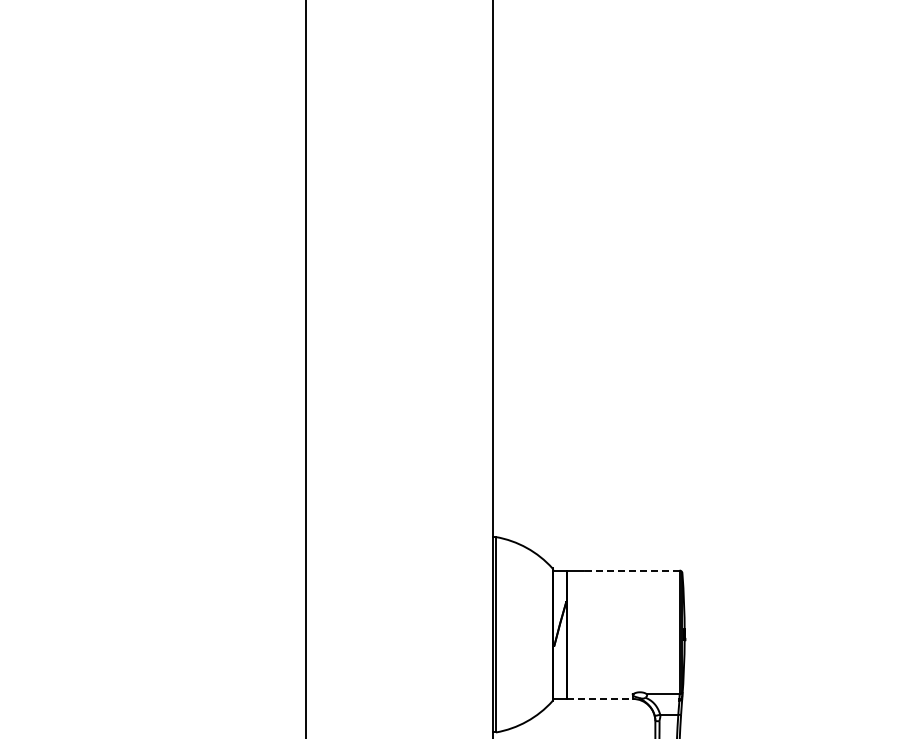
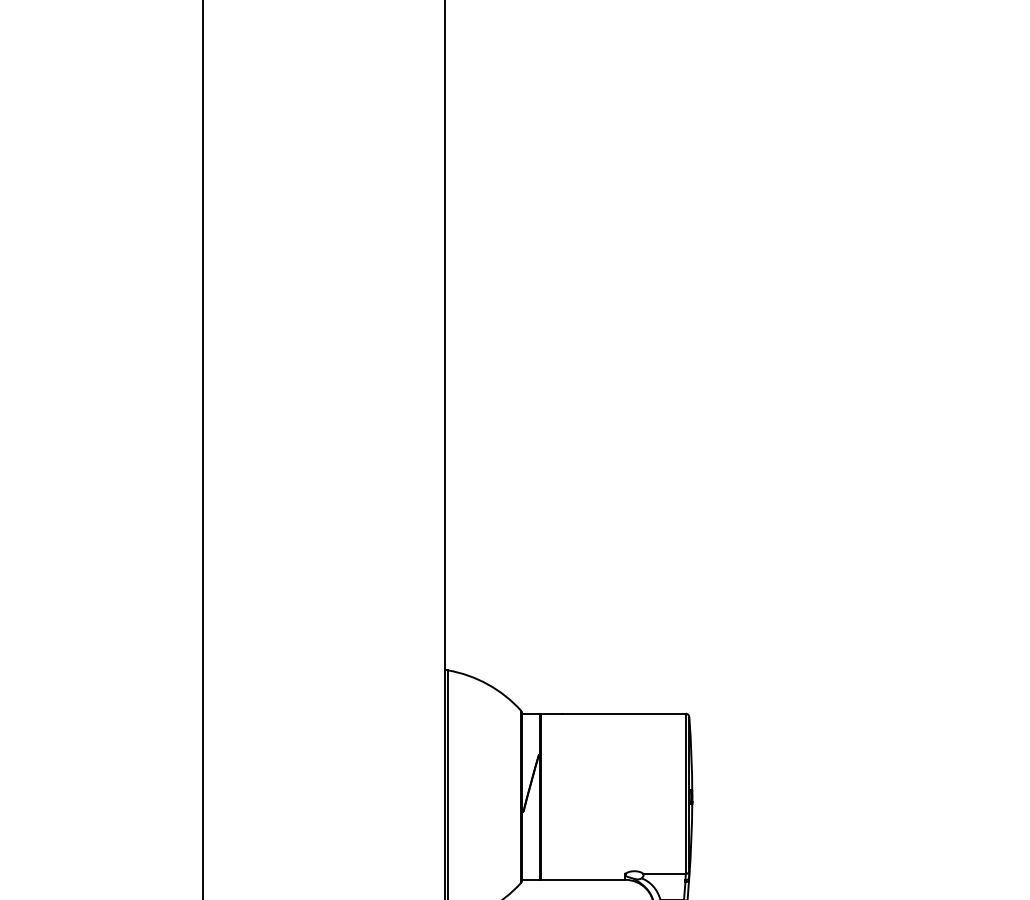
line: (631, 570) -> (623, 713), dashed -> solid
line: (600, 698) -> (583, 879), dashed -> solid

